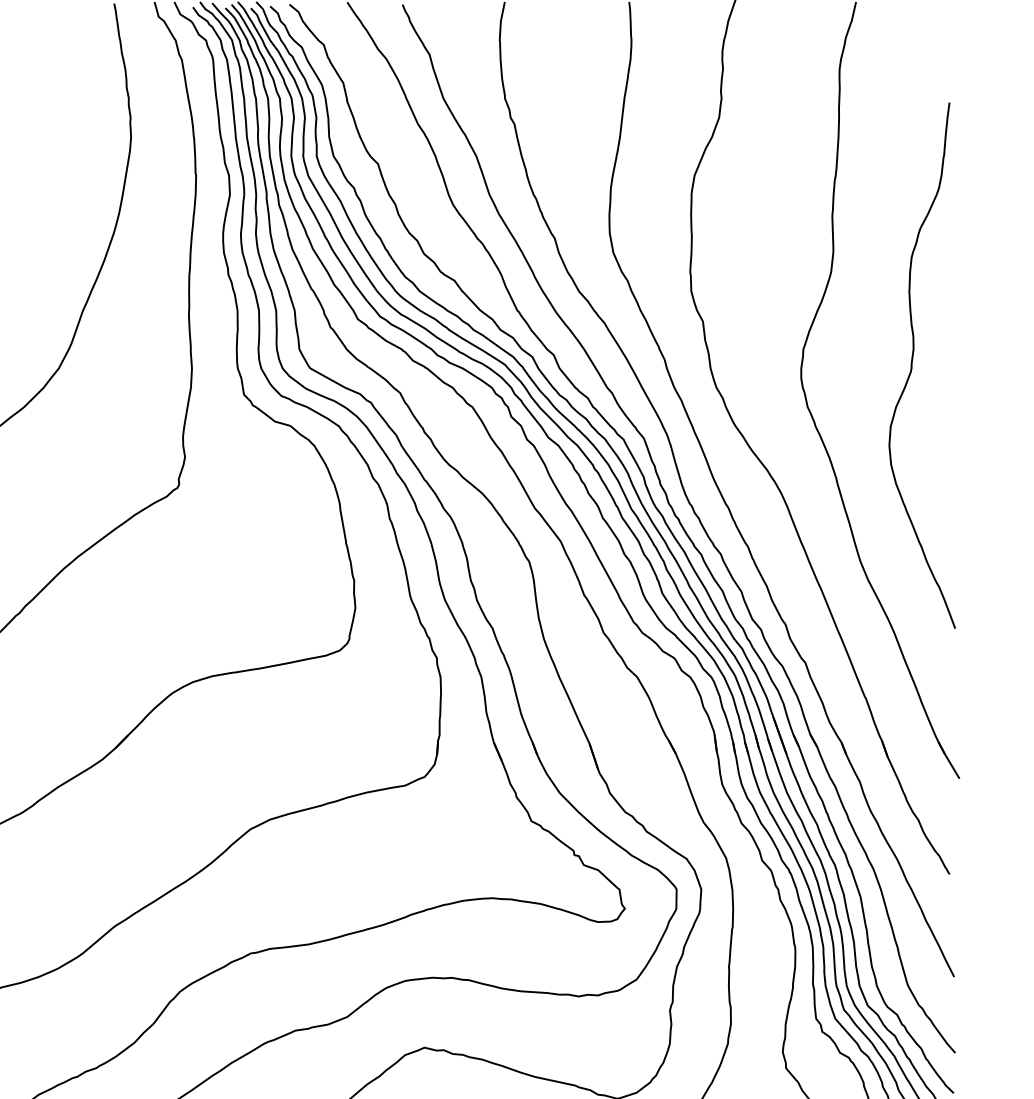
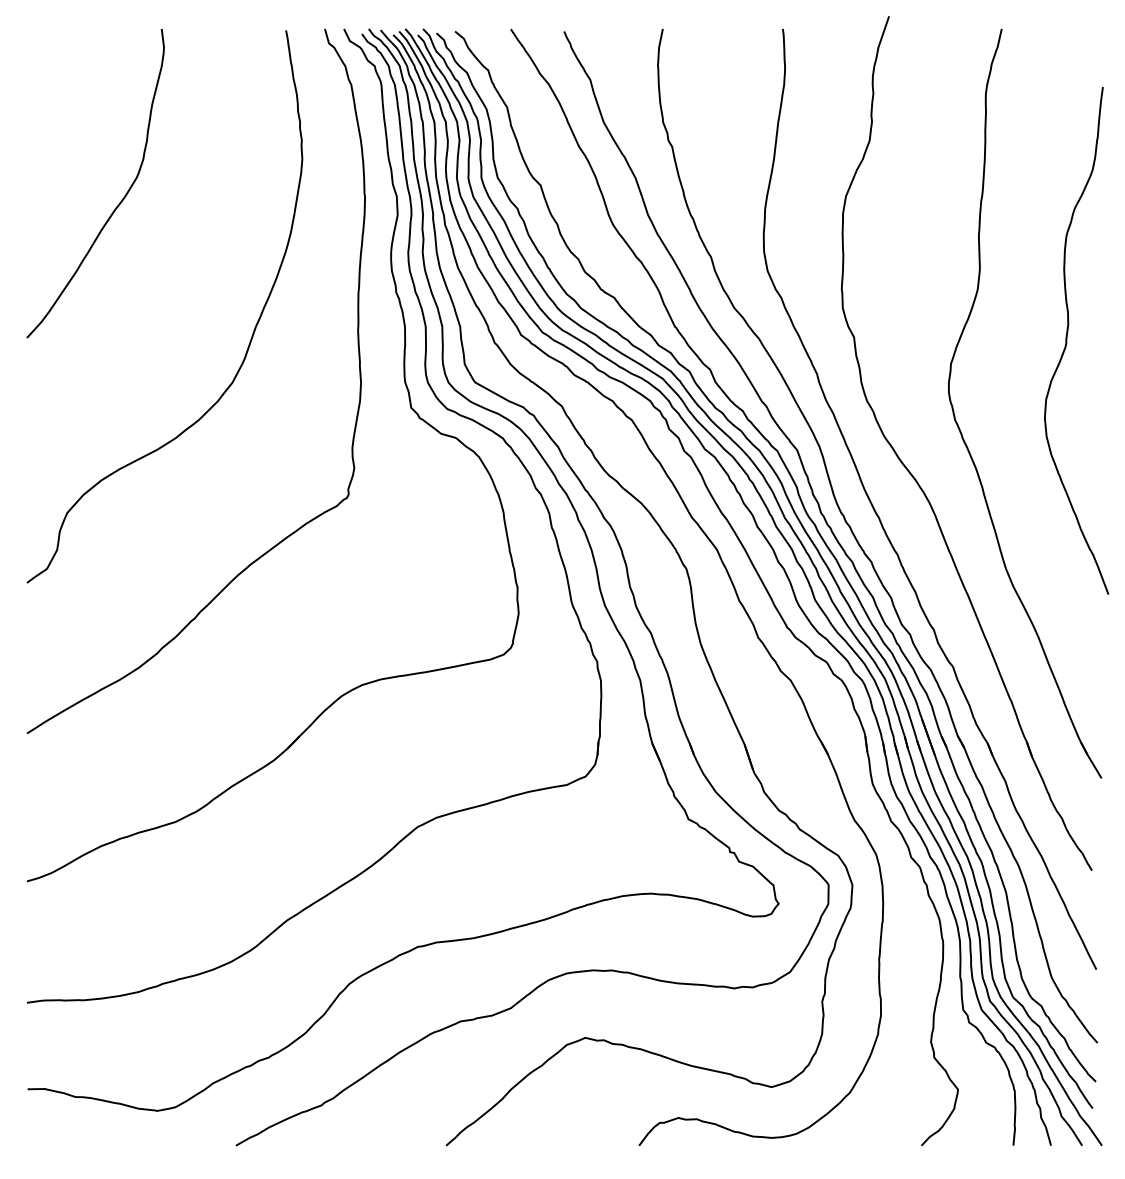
curve: (912, 365) -> (1067, 340), moved

